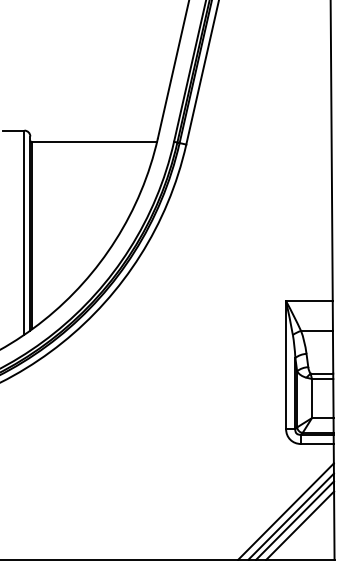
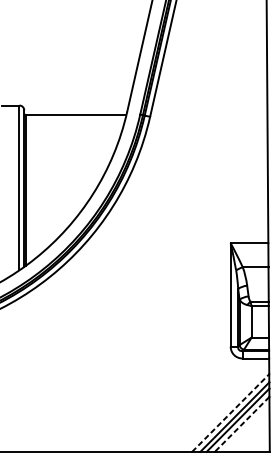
line: (286, 511) -> (231, 413), solid -> dashed
line: (300, 525) -> (242, 424), solid -> dashed

